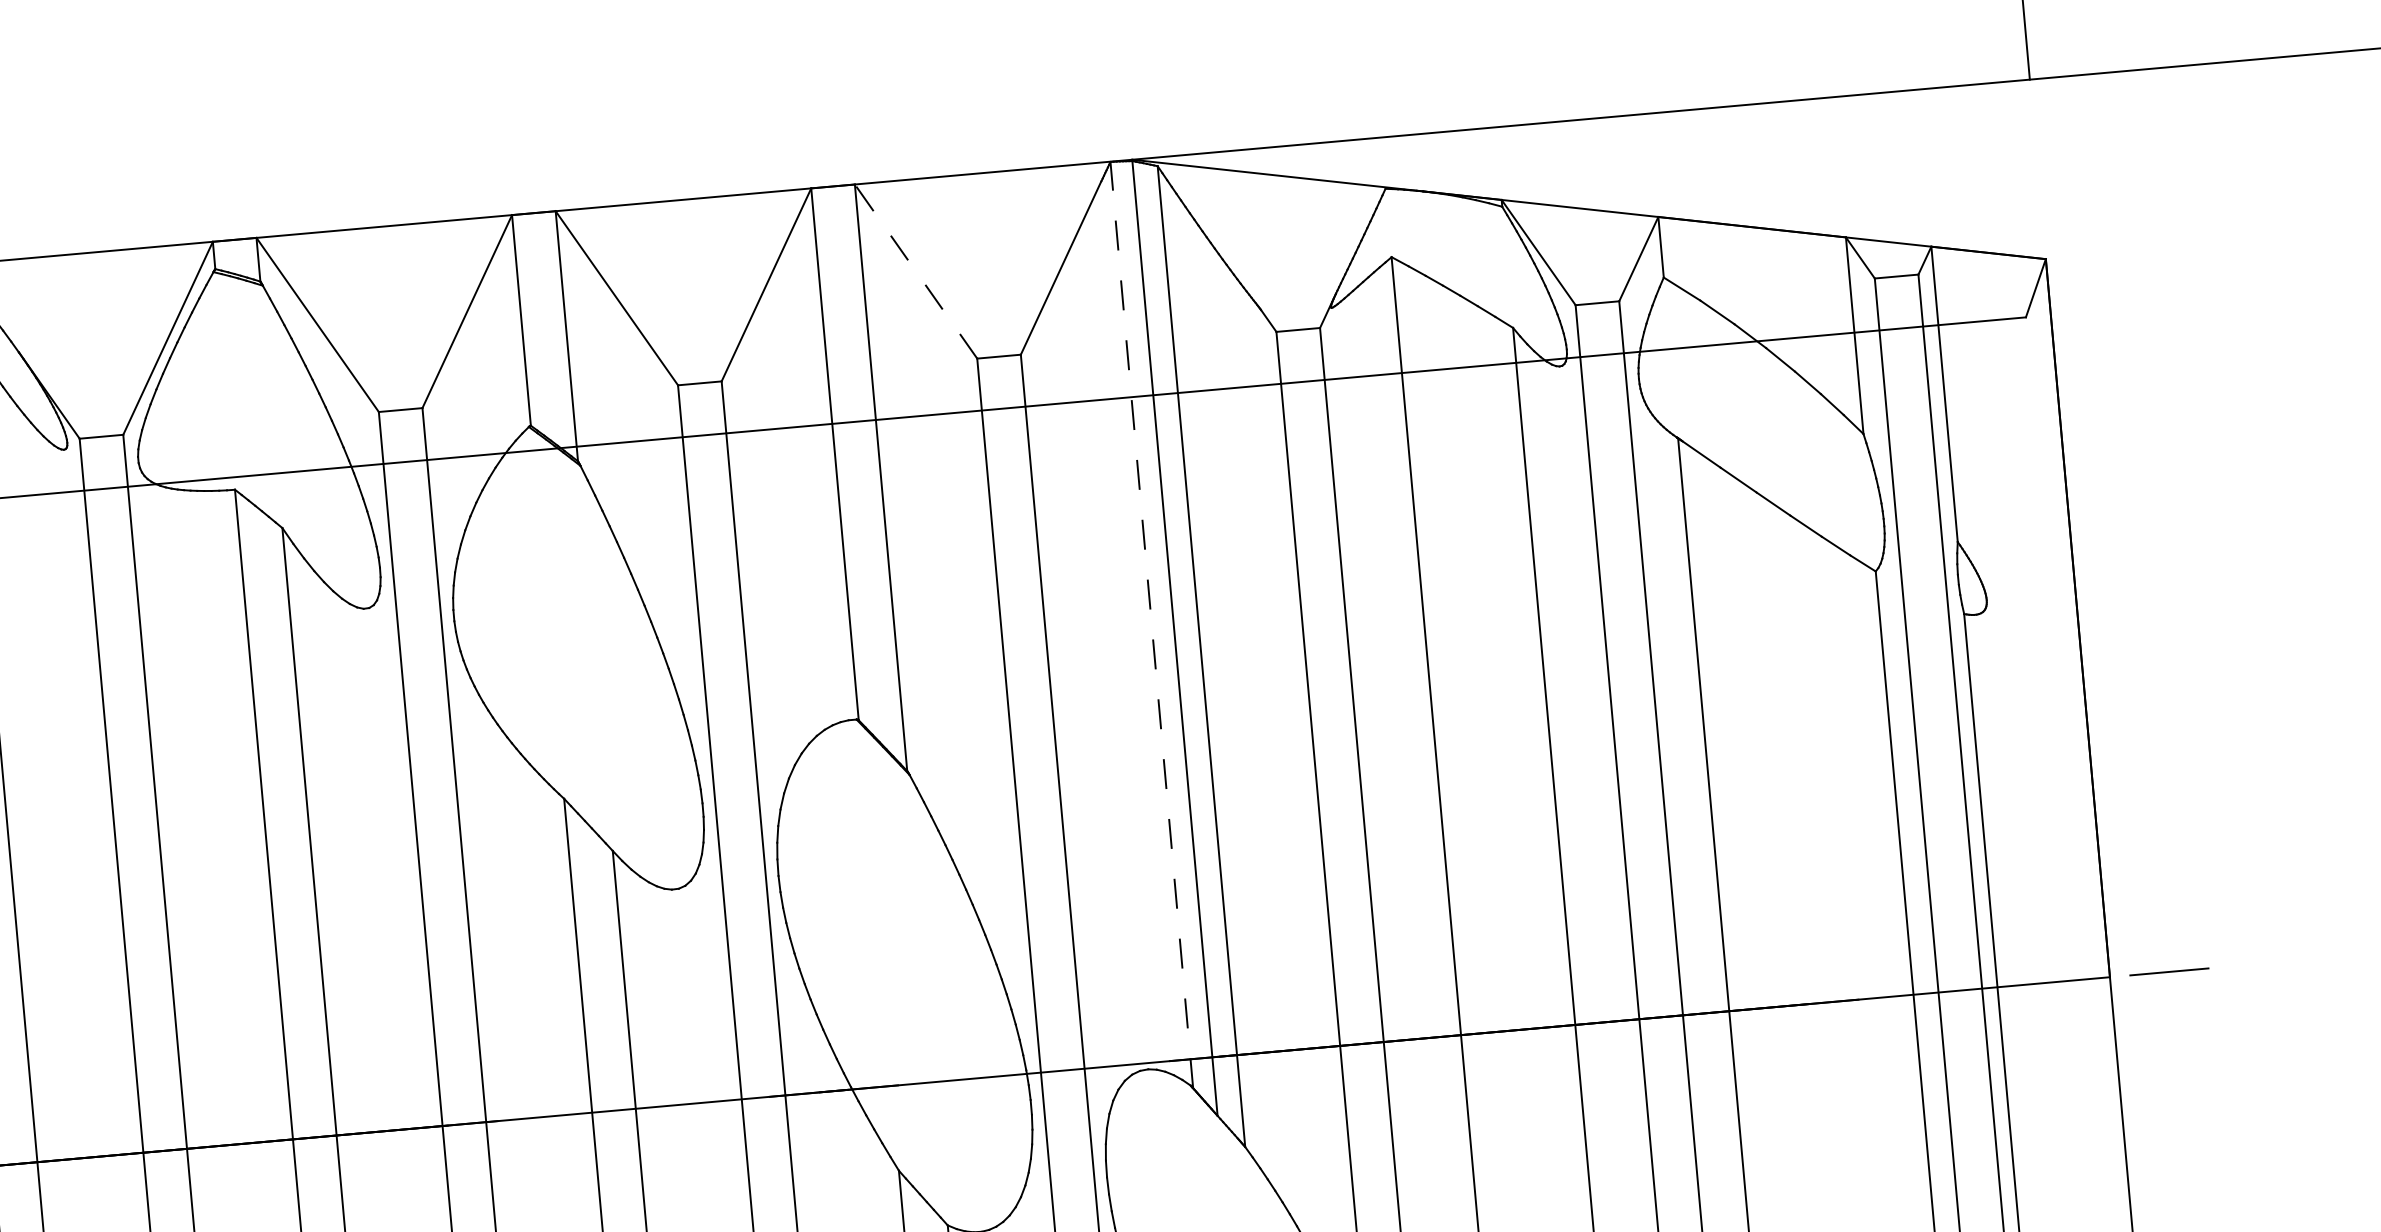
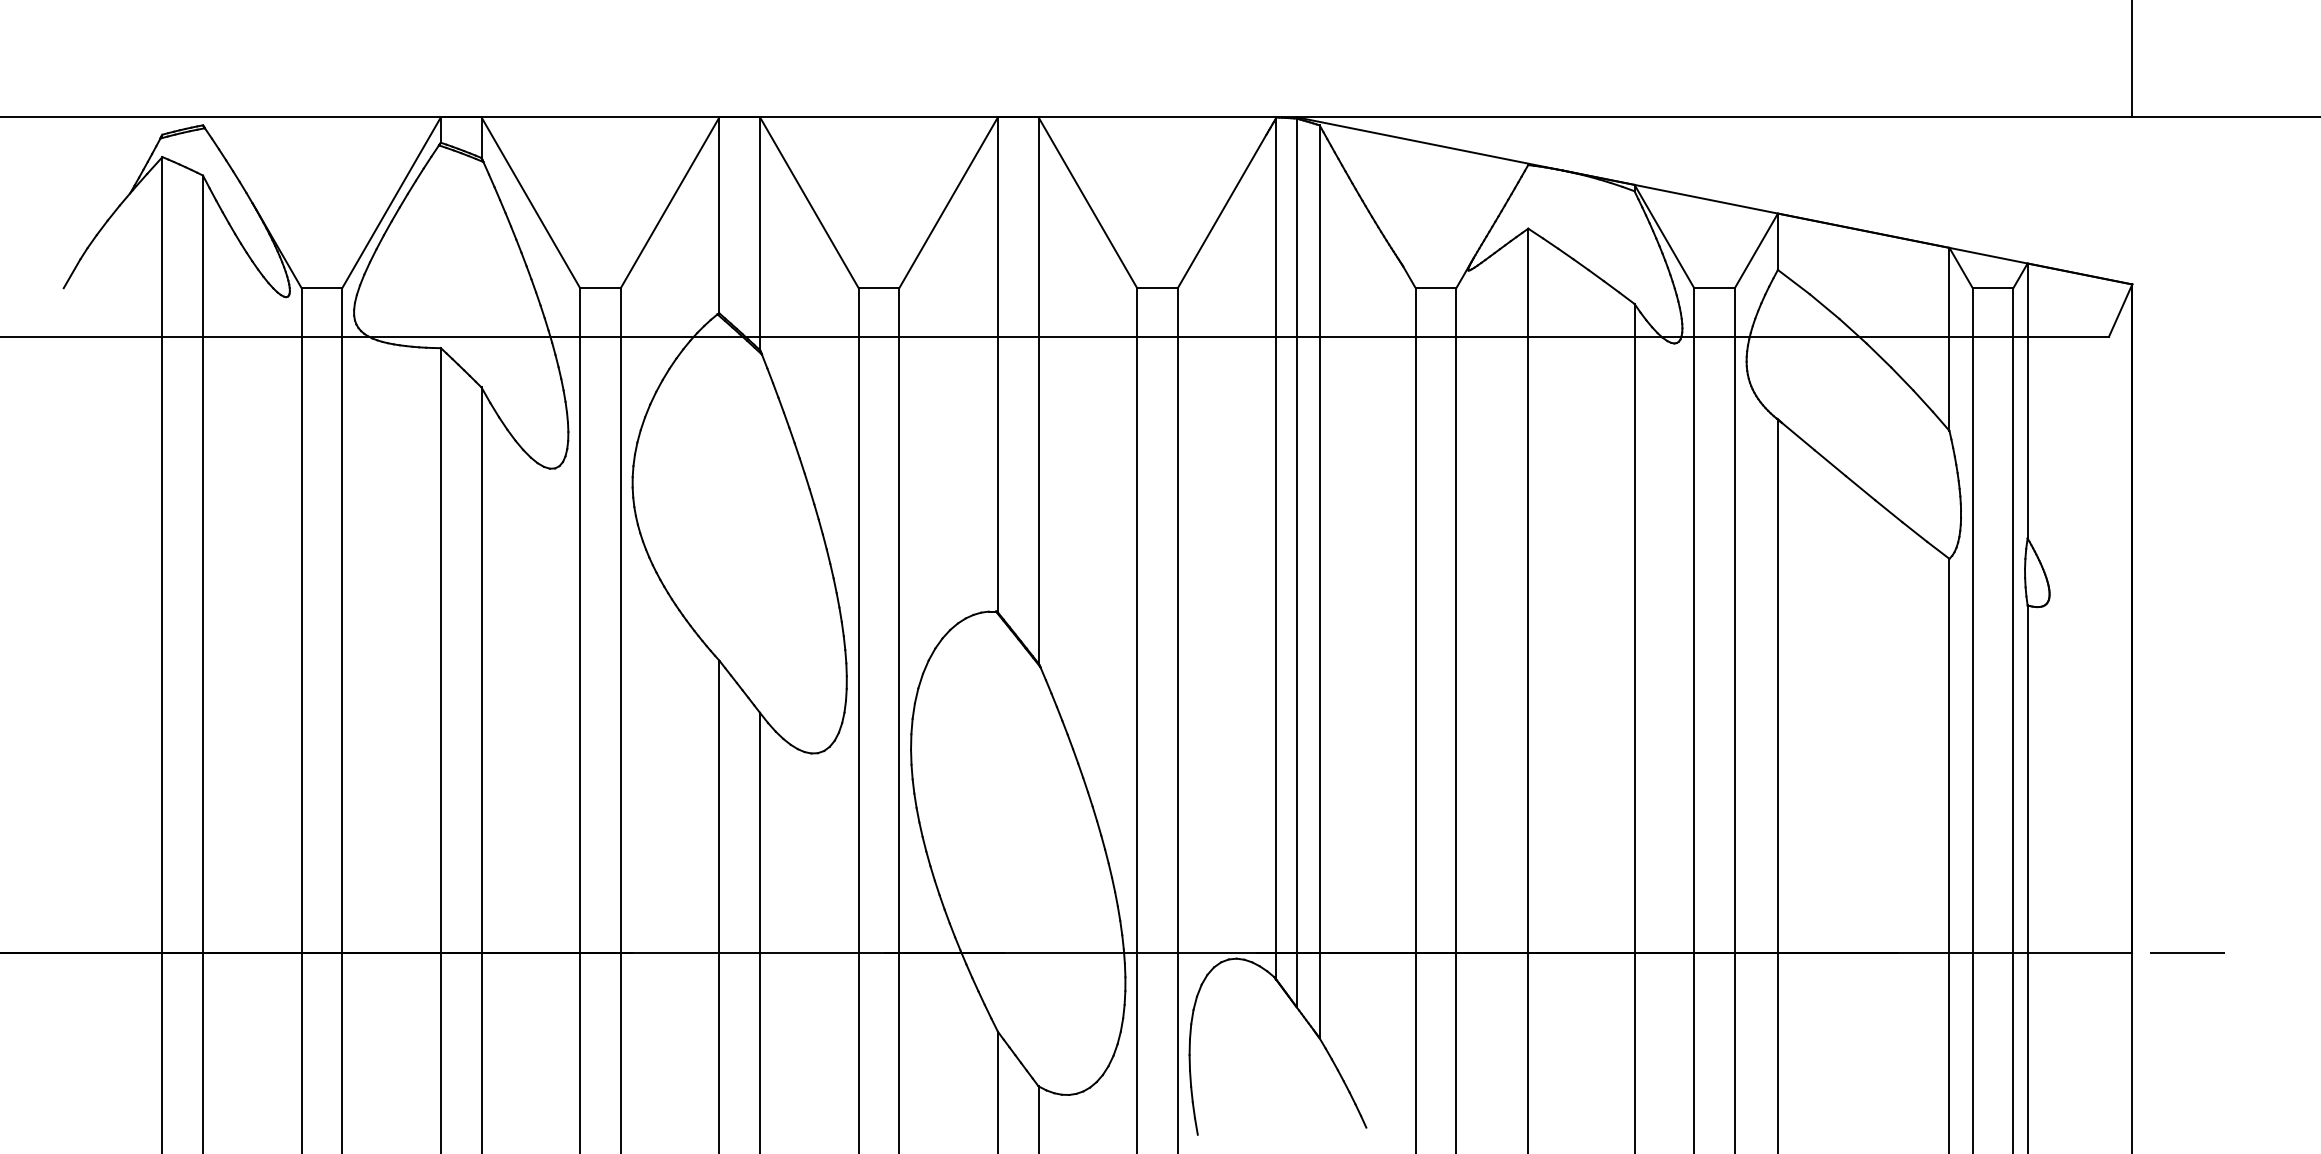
line: (915, 271) -> (1087, 202), dashed -> solid
line: (1151, 624) -> (1276, 548), dashed -> solid

